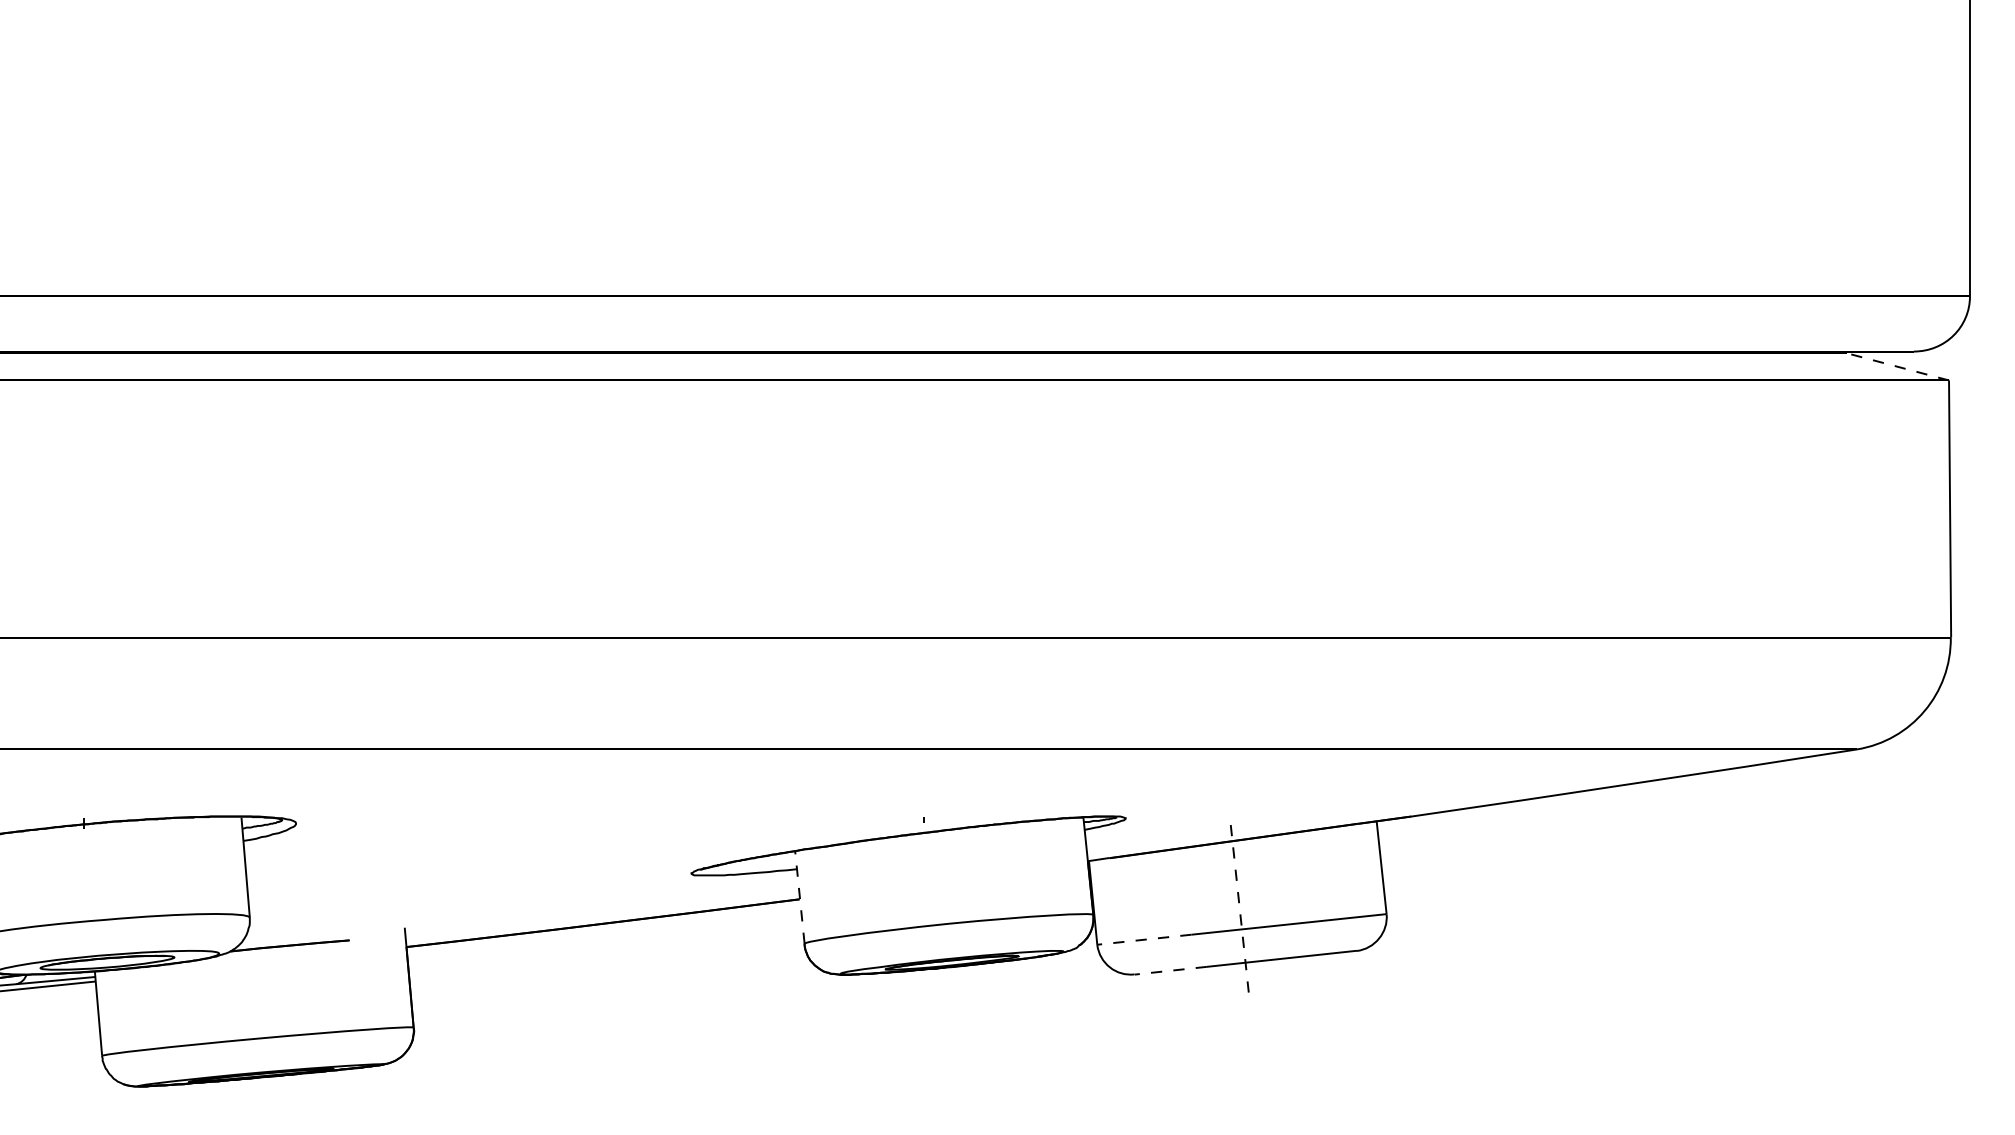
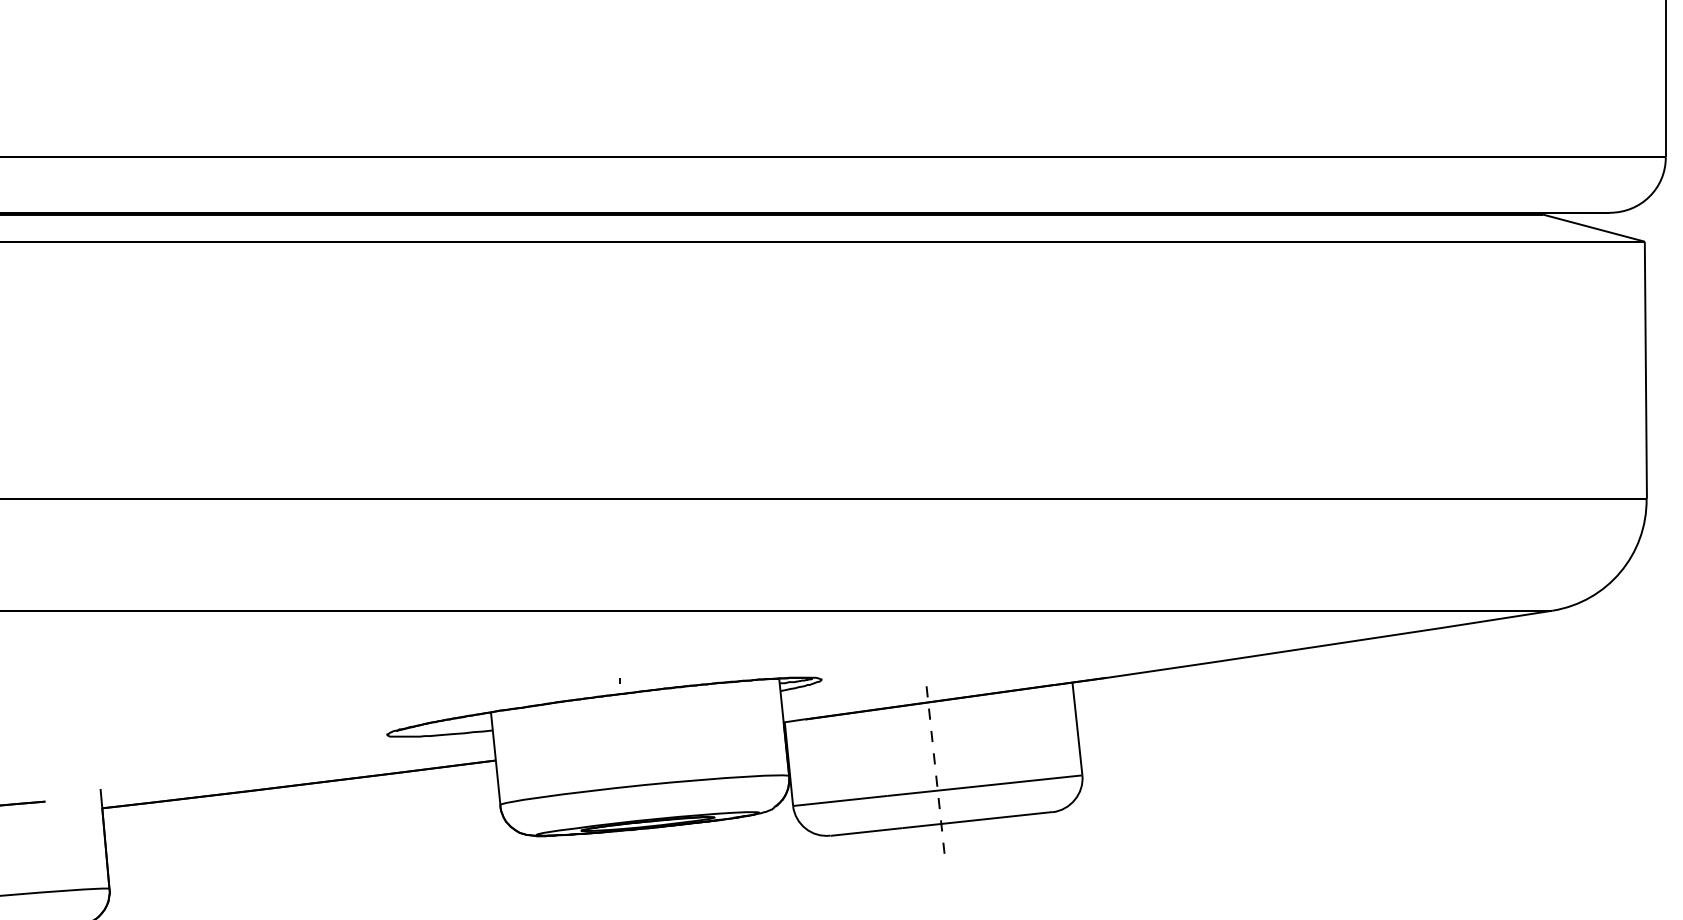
line: (1897, 366) -> (1593, 227), dashed -> solid
line: (799, 897) -> (495, 758), dashed -> solid
line: (1144, 939) -> (840, 800), dashed -> solid
line: (1170, 970) -> (866, 831), dashed -> solid

